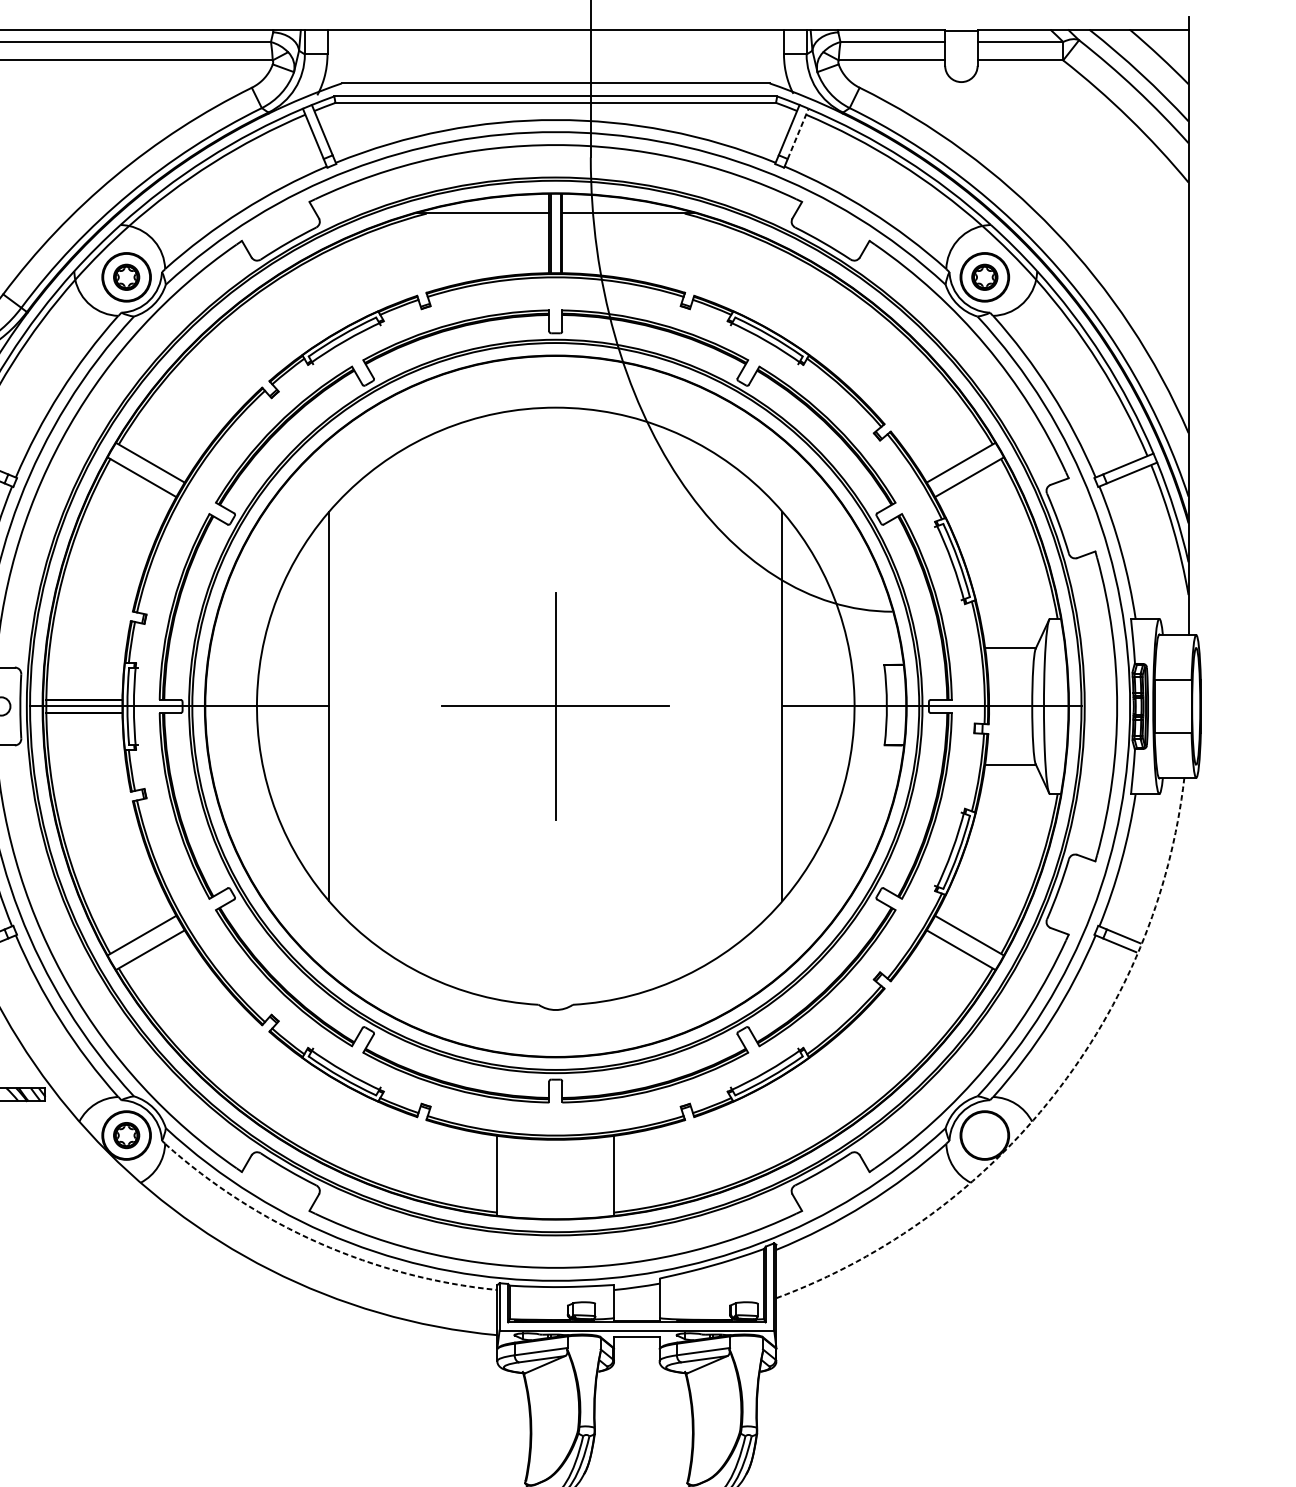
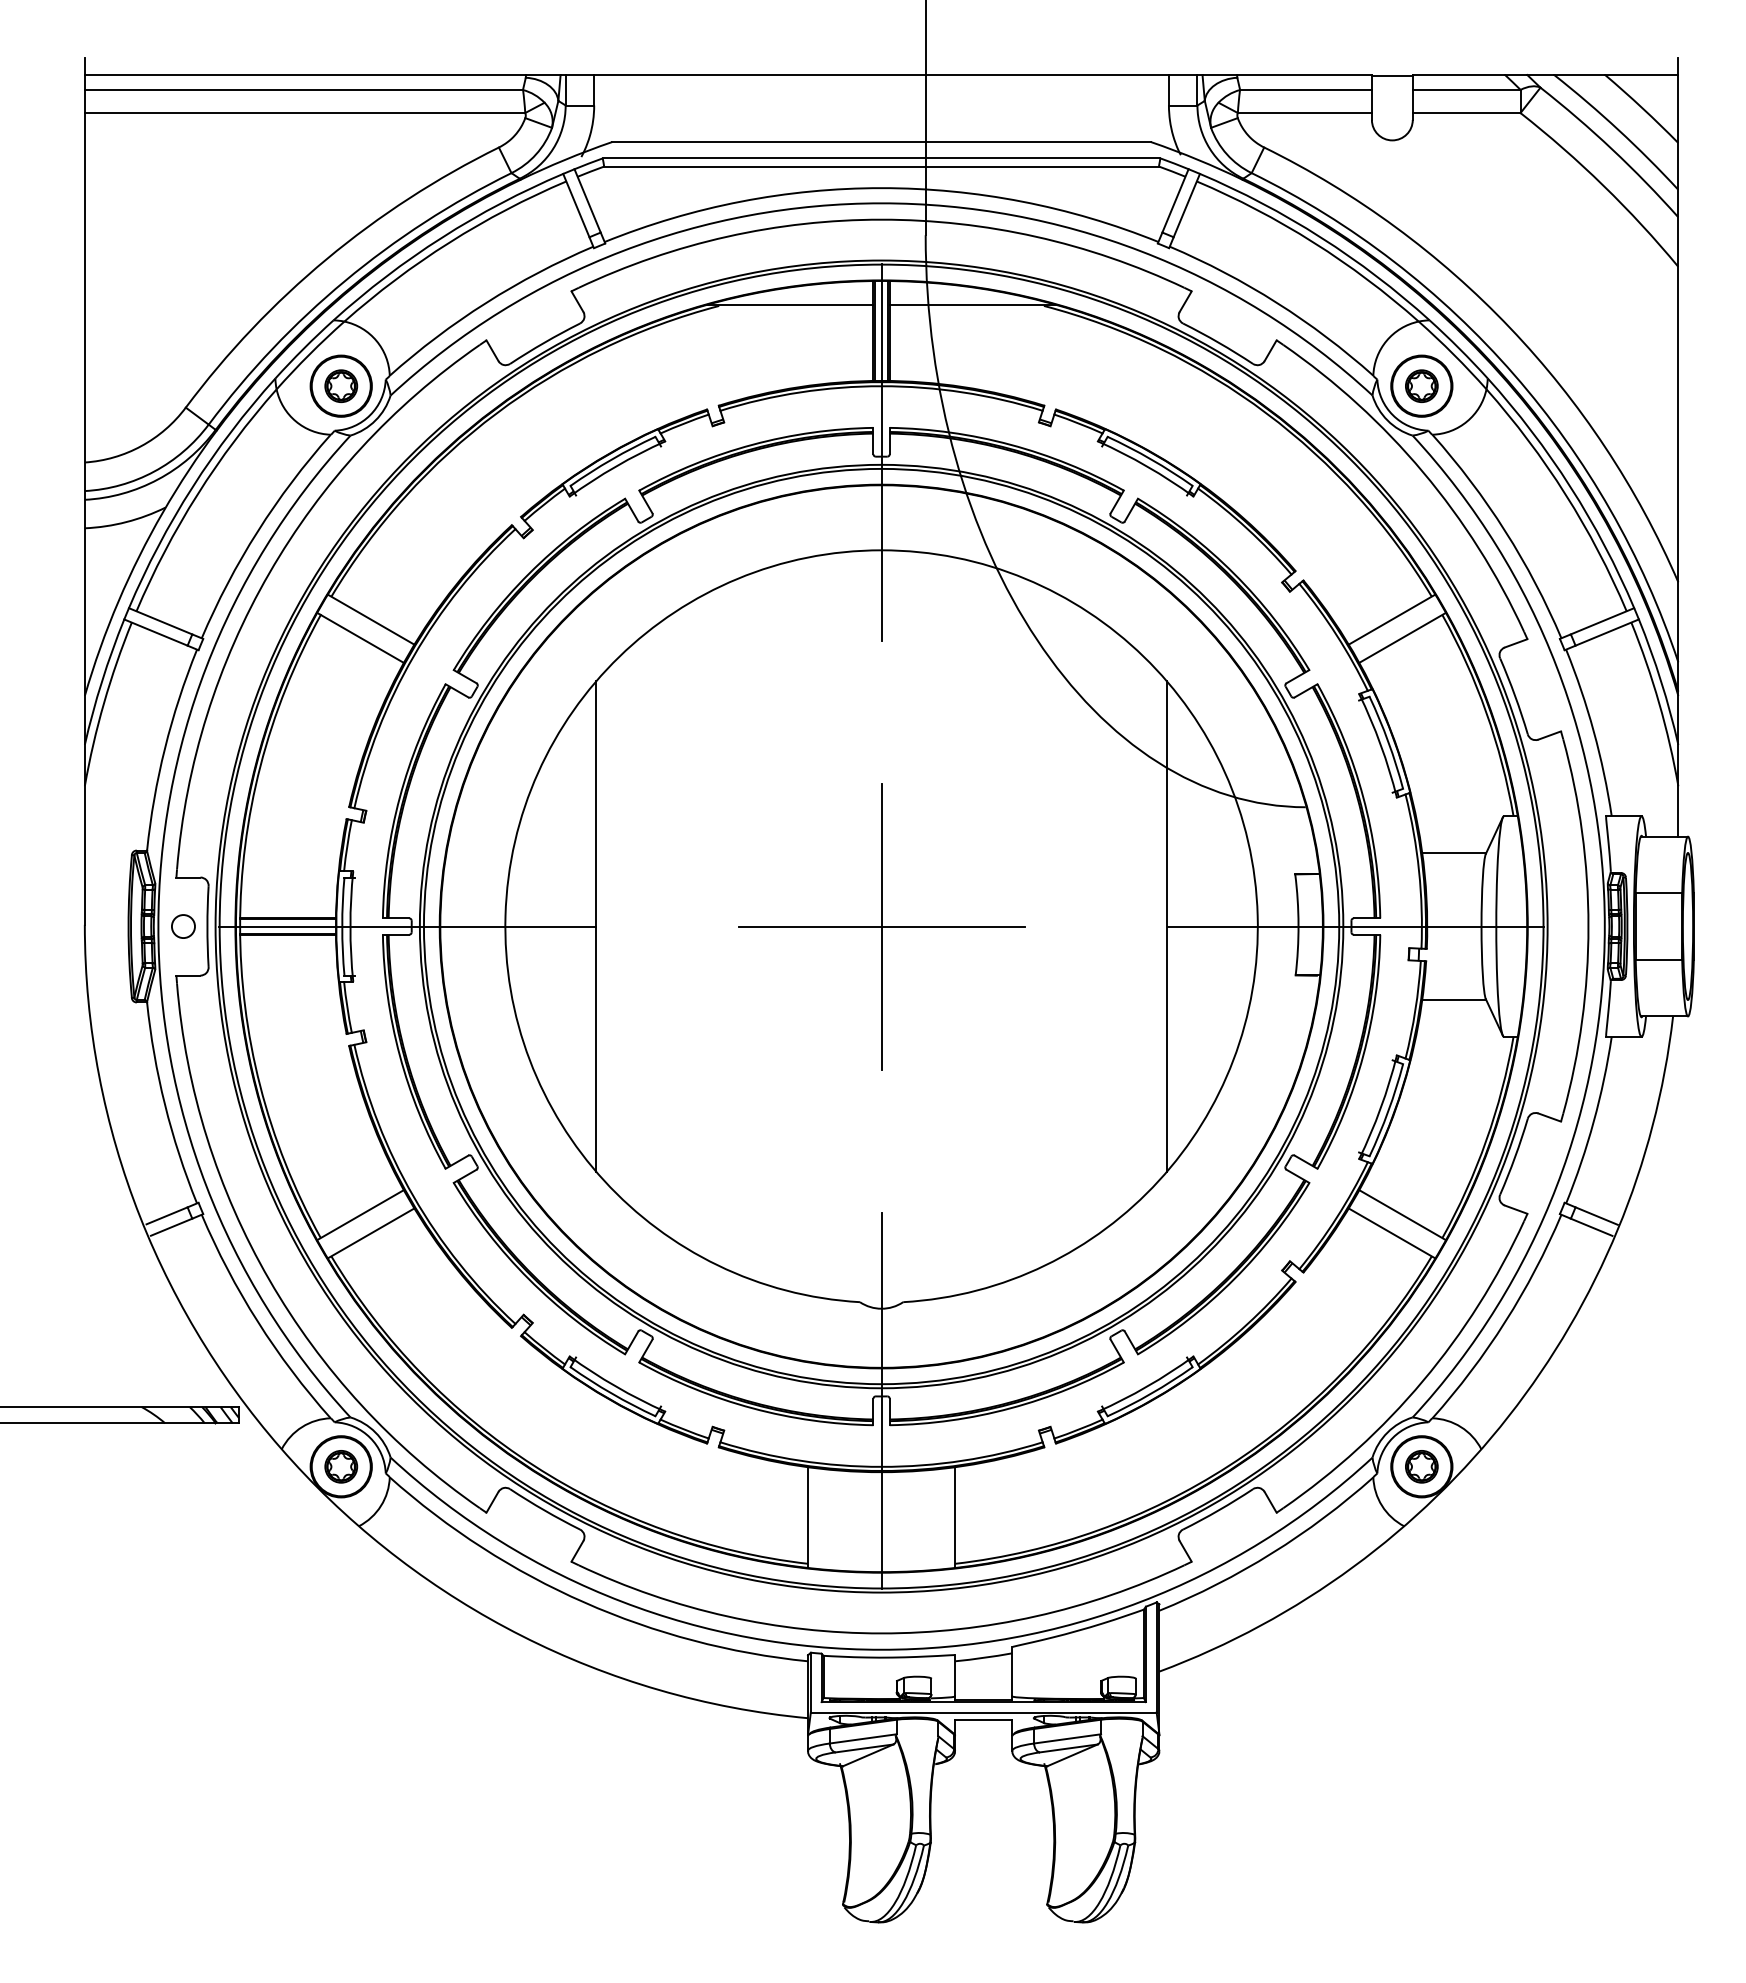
line: (798, 133) -> (1187, 205), dashed -> solid
line: (555, 329) -> (881, 452), added
line: (555, 1082) -> (881, 1400), added
arc: (1053, 1095) -> (1508, 1416), dashed -> solid
part: (984, 1135) -> (1421, 1466), added
arc: (319, 1243) -> (584, 1602), dashed -> solid

